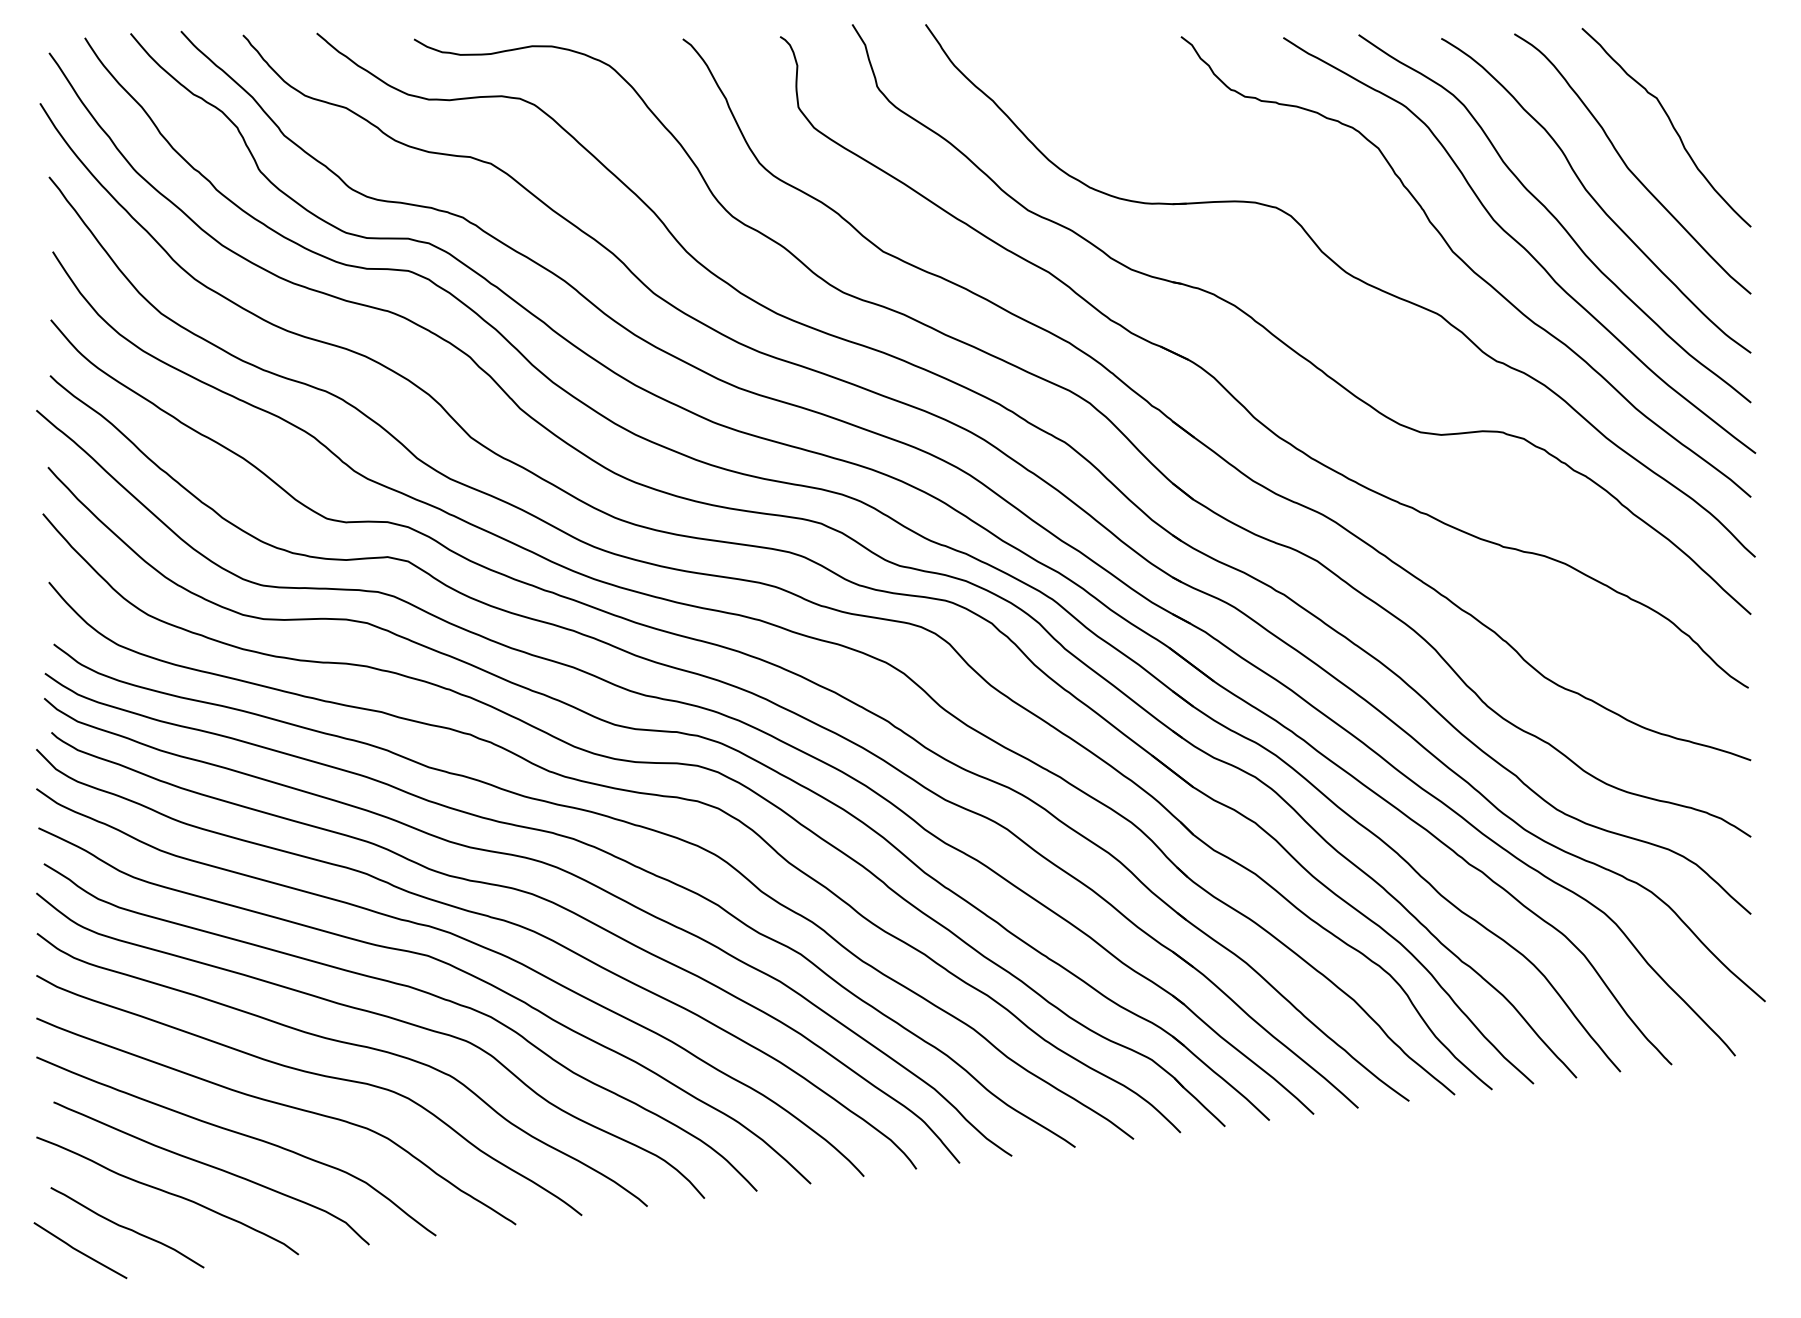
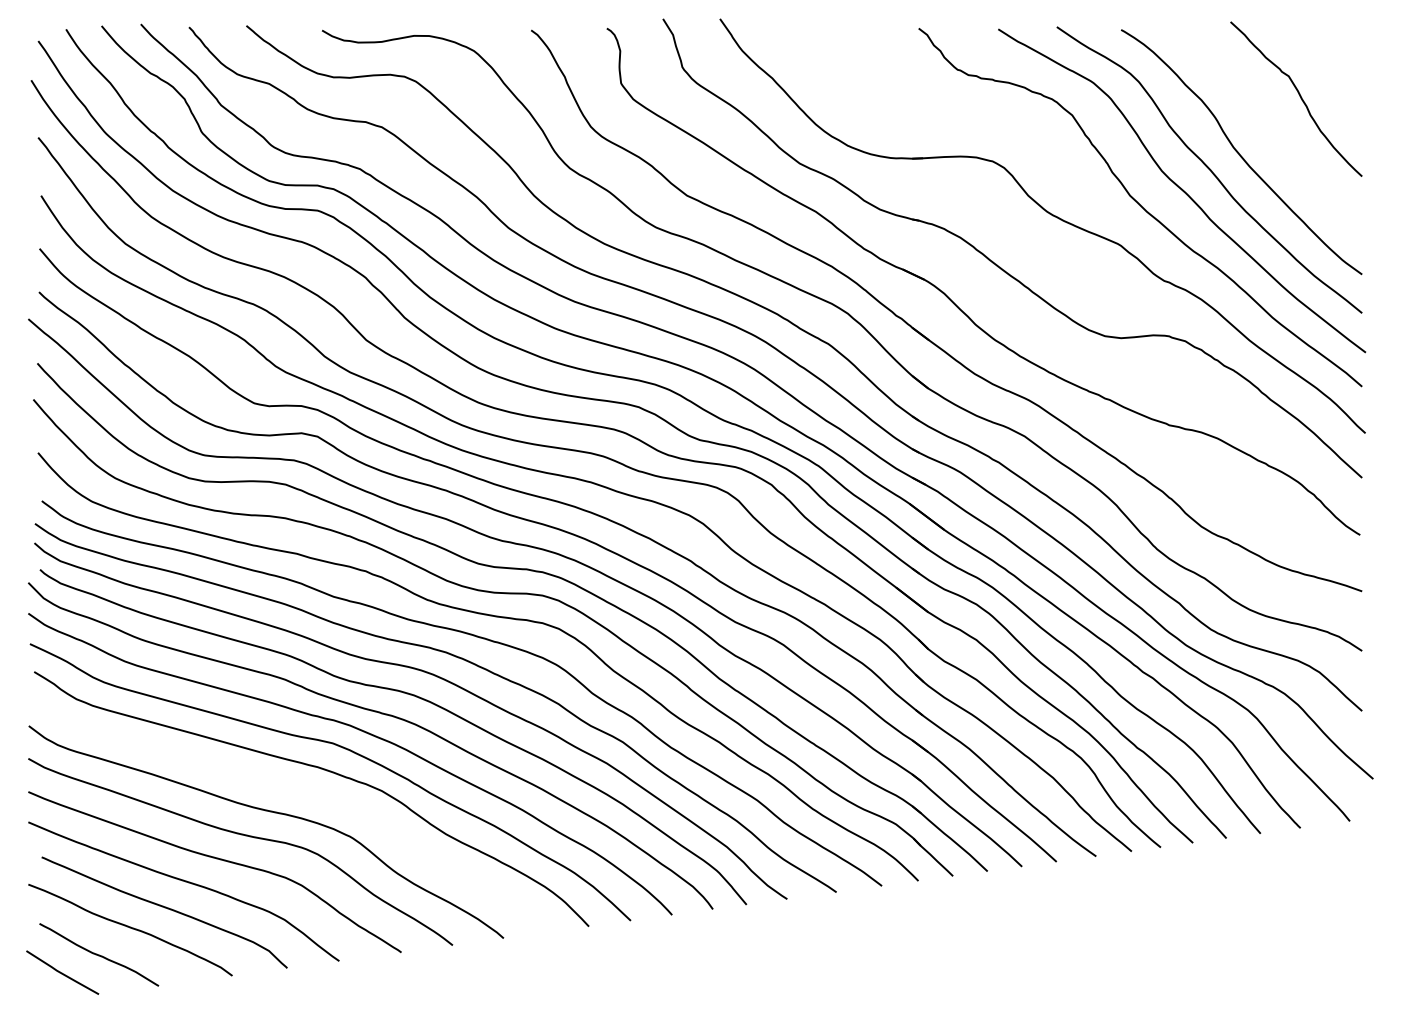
curve: (1628, 166) -> (1266, 129), removed
curve: (375, 1015) -> (292, 789), removed

